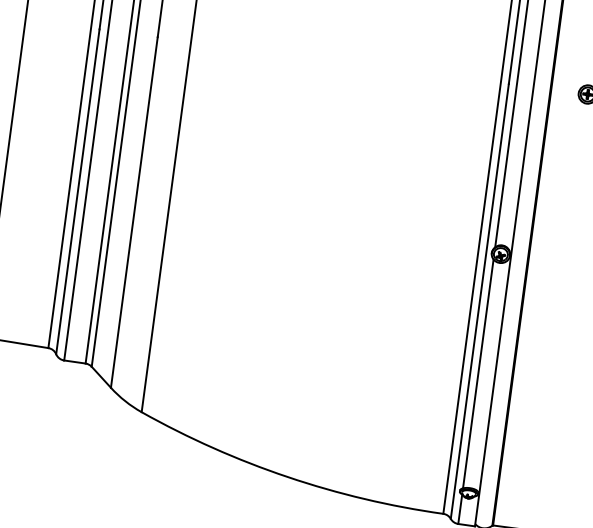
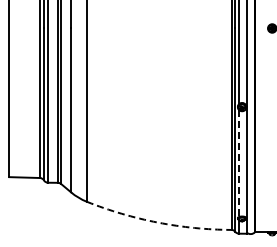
line: (478, 376) -> (239, 164), solid -> dashed
arc: (287, 476) -> (157, 222), solid -> dashed

